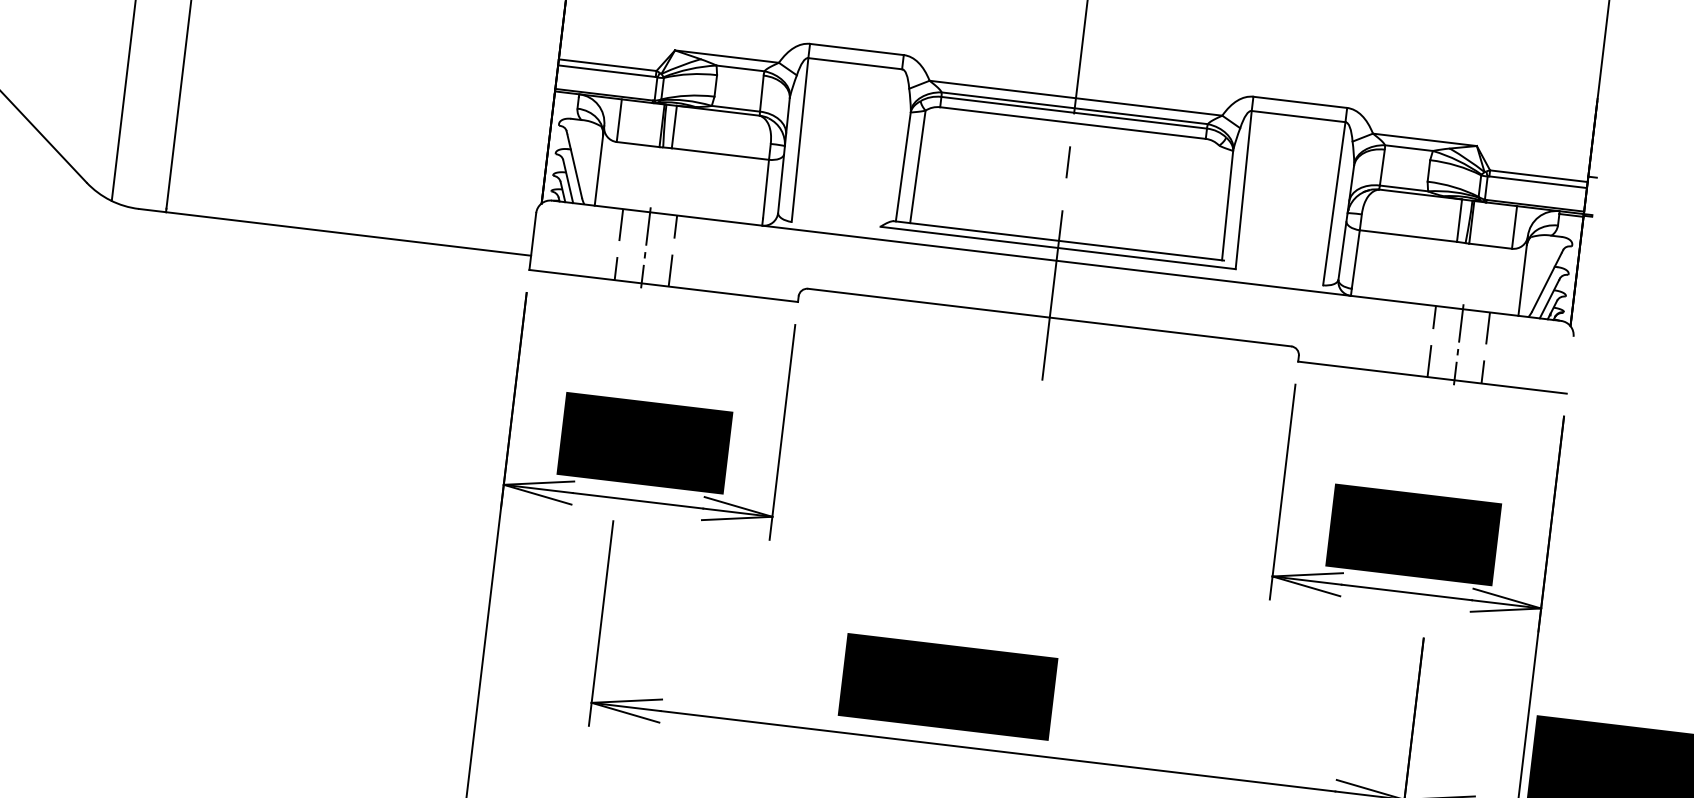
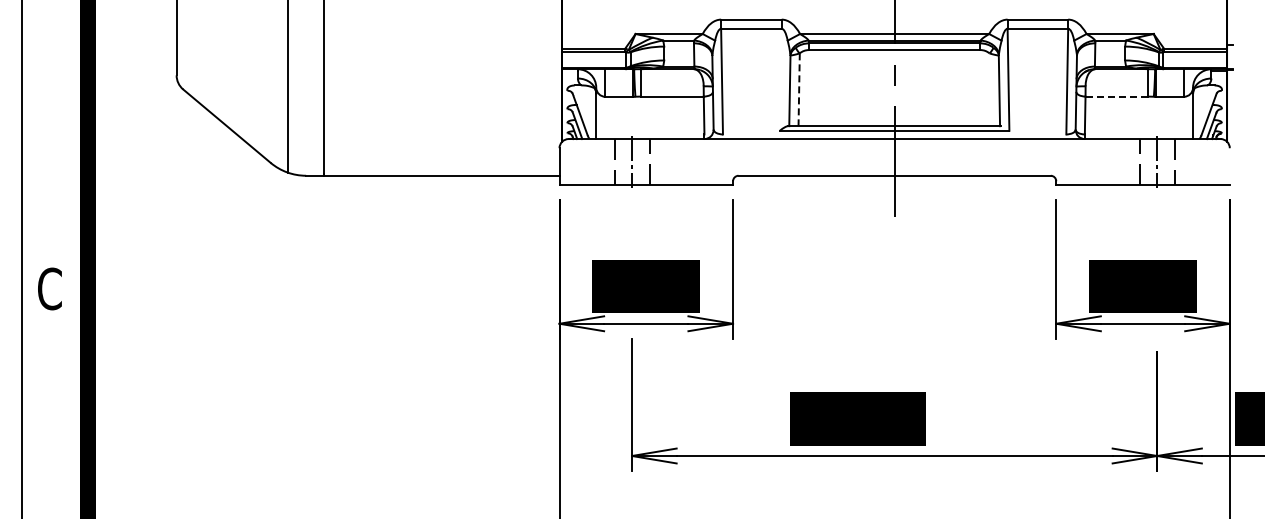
line: (918, 168) -> (799, 90), solid -> dashed
line: (1407, 235) -> (1116, 96), solid -> dashed

